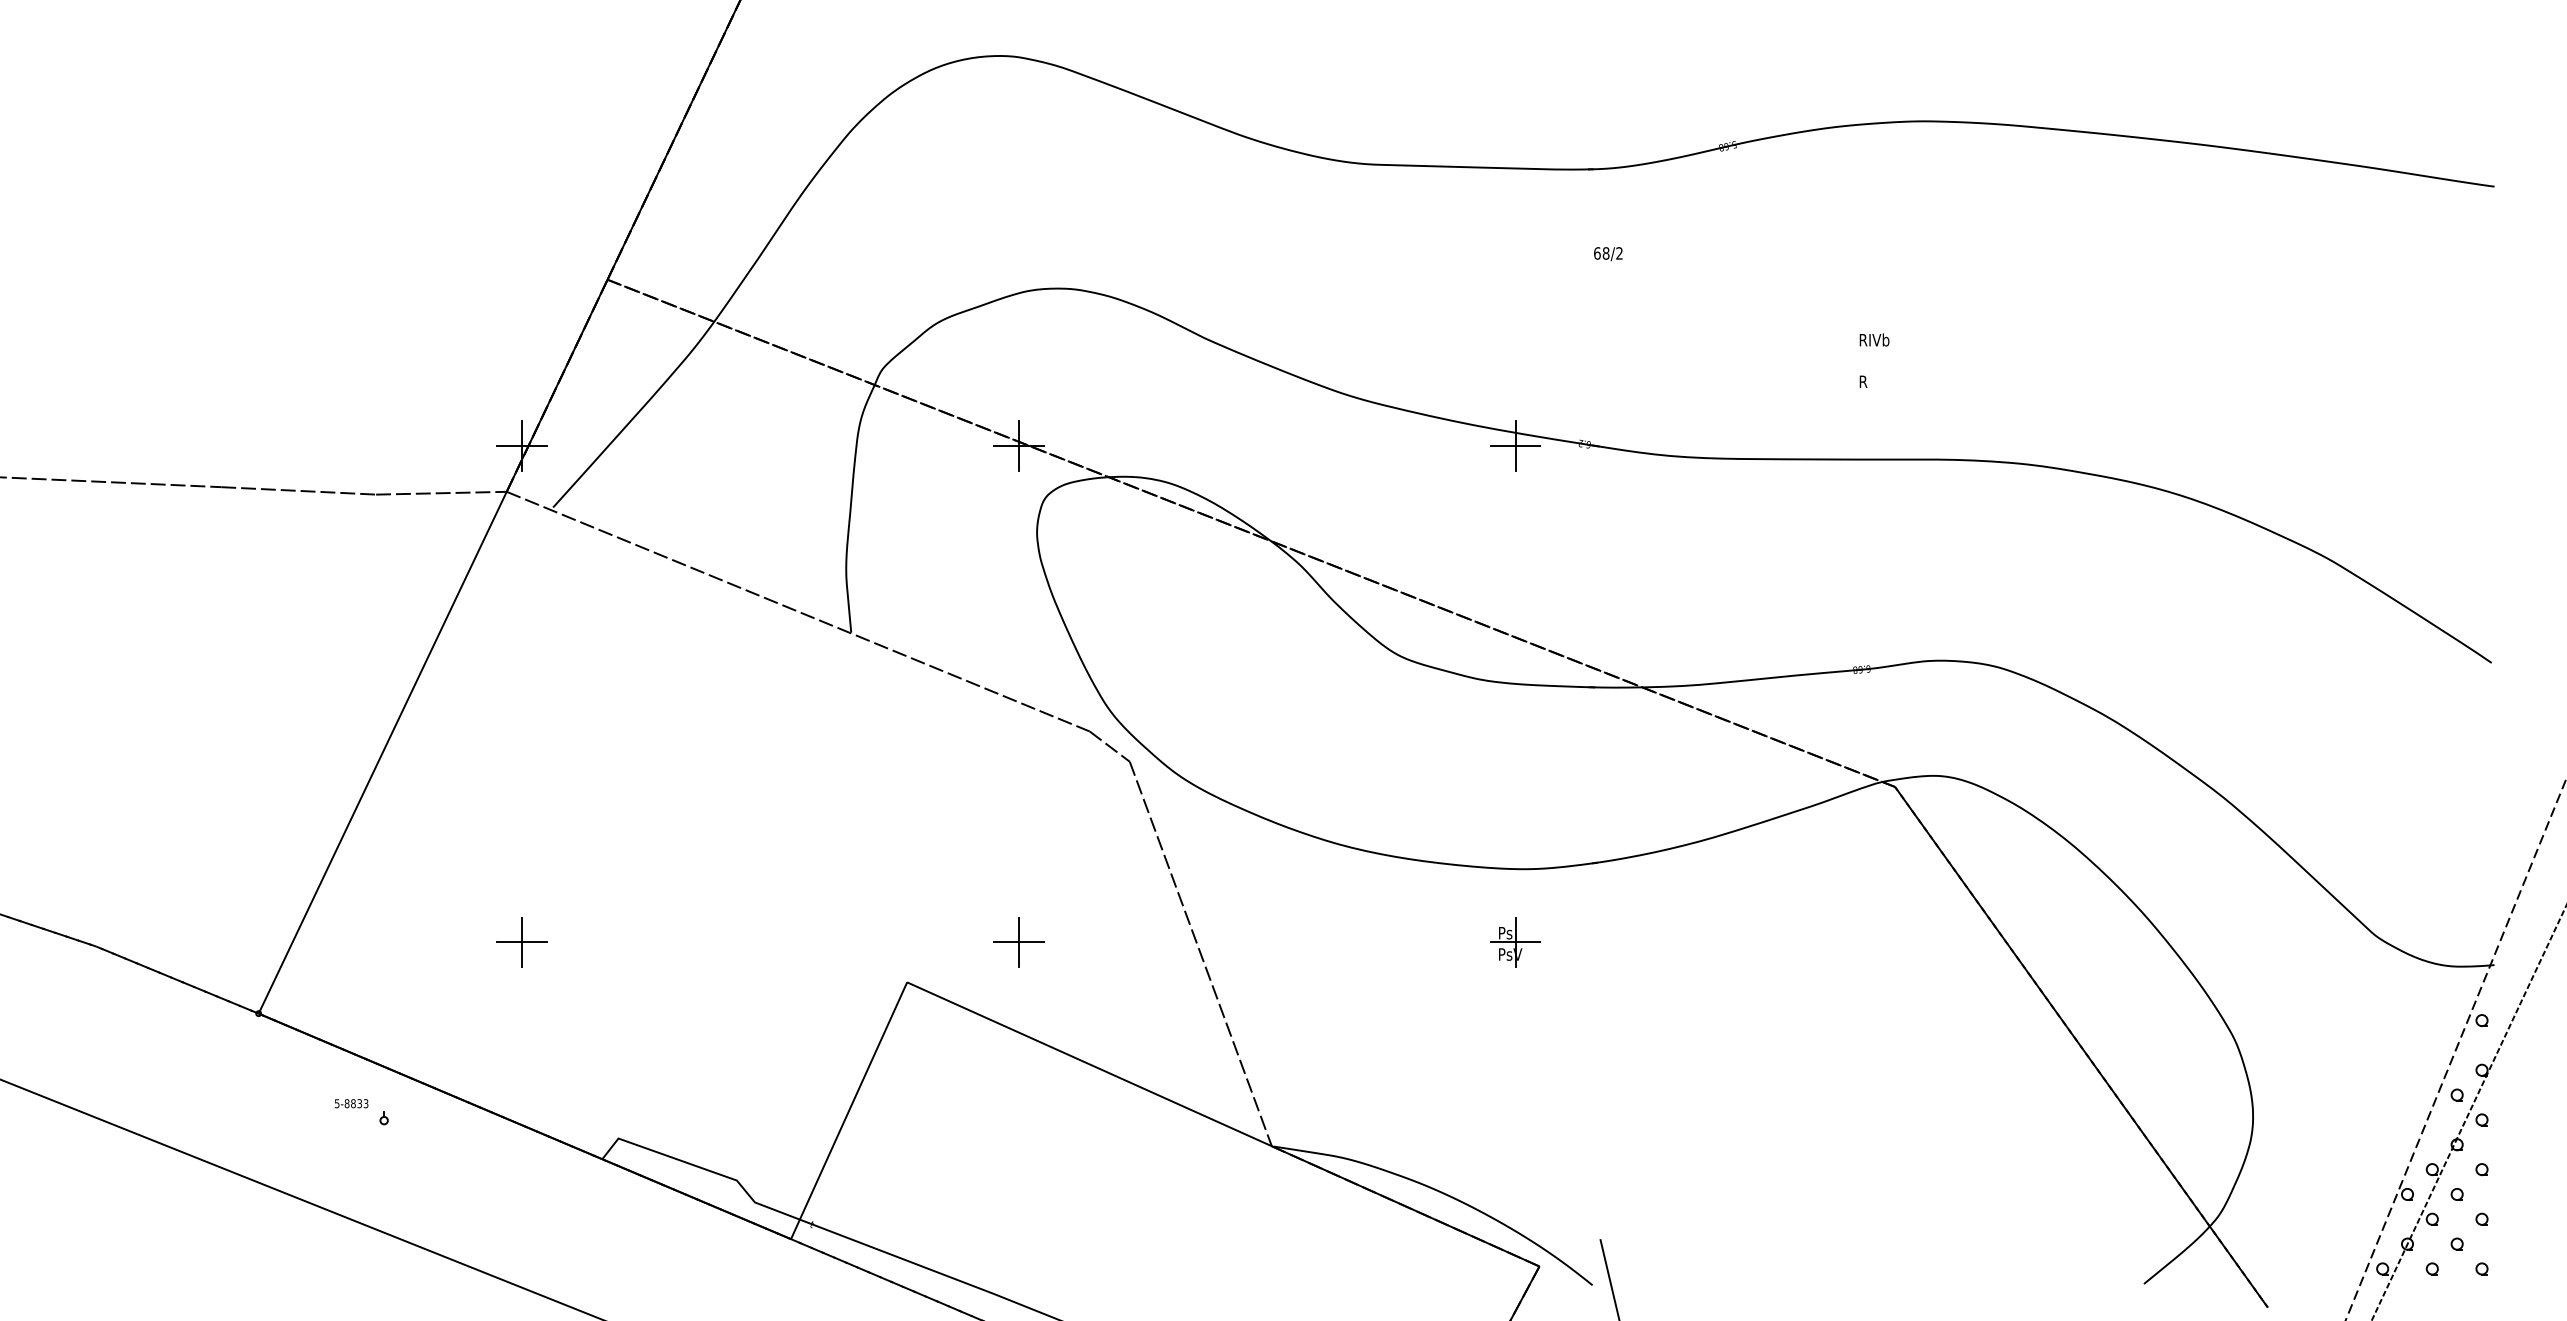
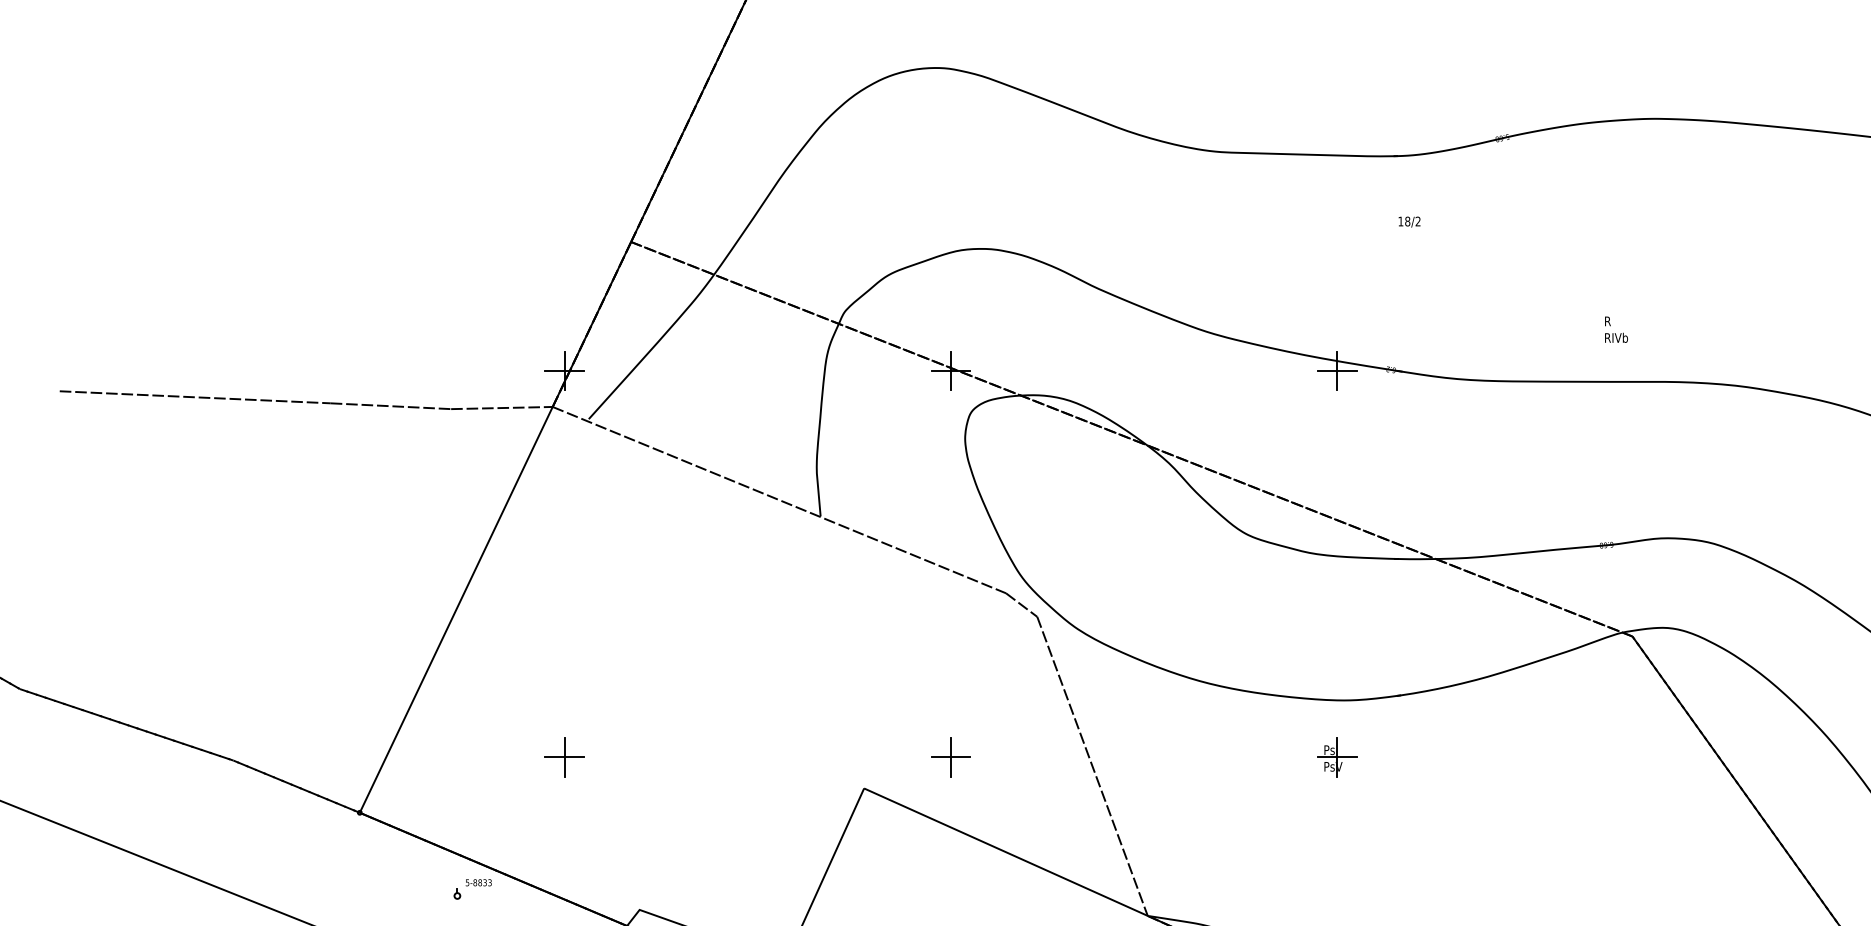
text: (1597, 253) -> (1401, 221), 68/2 -> 18/2
text: (1874, 339) -> (1616, 337), moved
text: (351, 1103) -> (478, 882), moved

